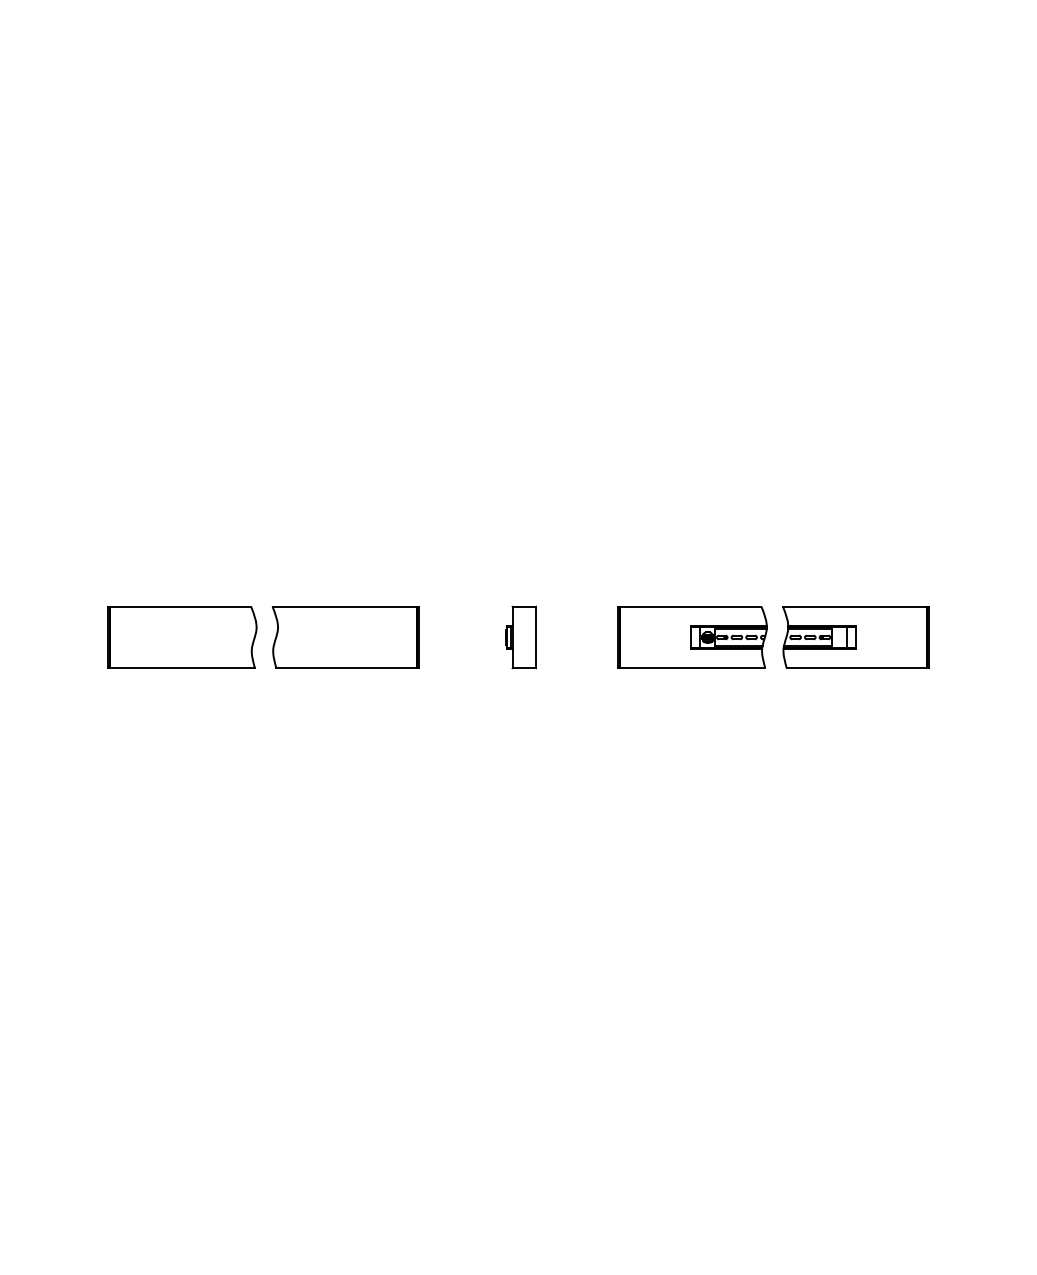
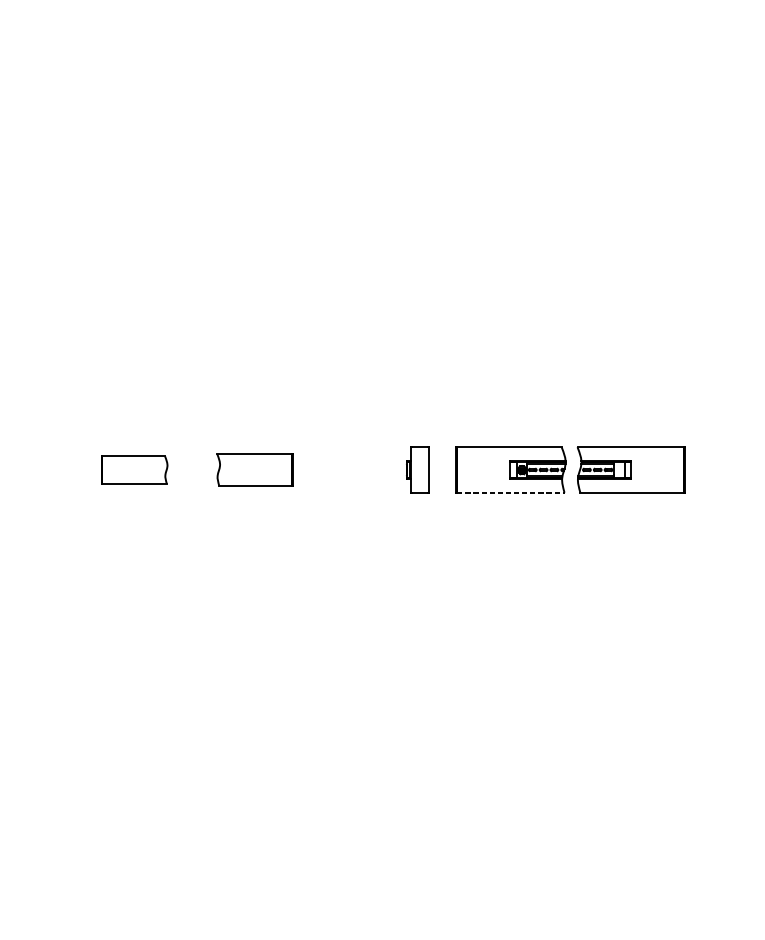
part: (182, 637) -> (134, 470), size x0.6
part: (345, 637) -> (254, 470), size x0.7
part: (520, 637) -> (417, 470), moved
line: (692, 668) -> (510, 492), solid -> dashed

